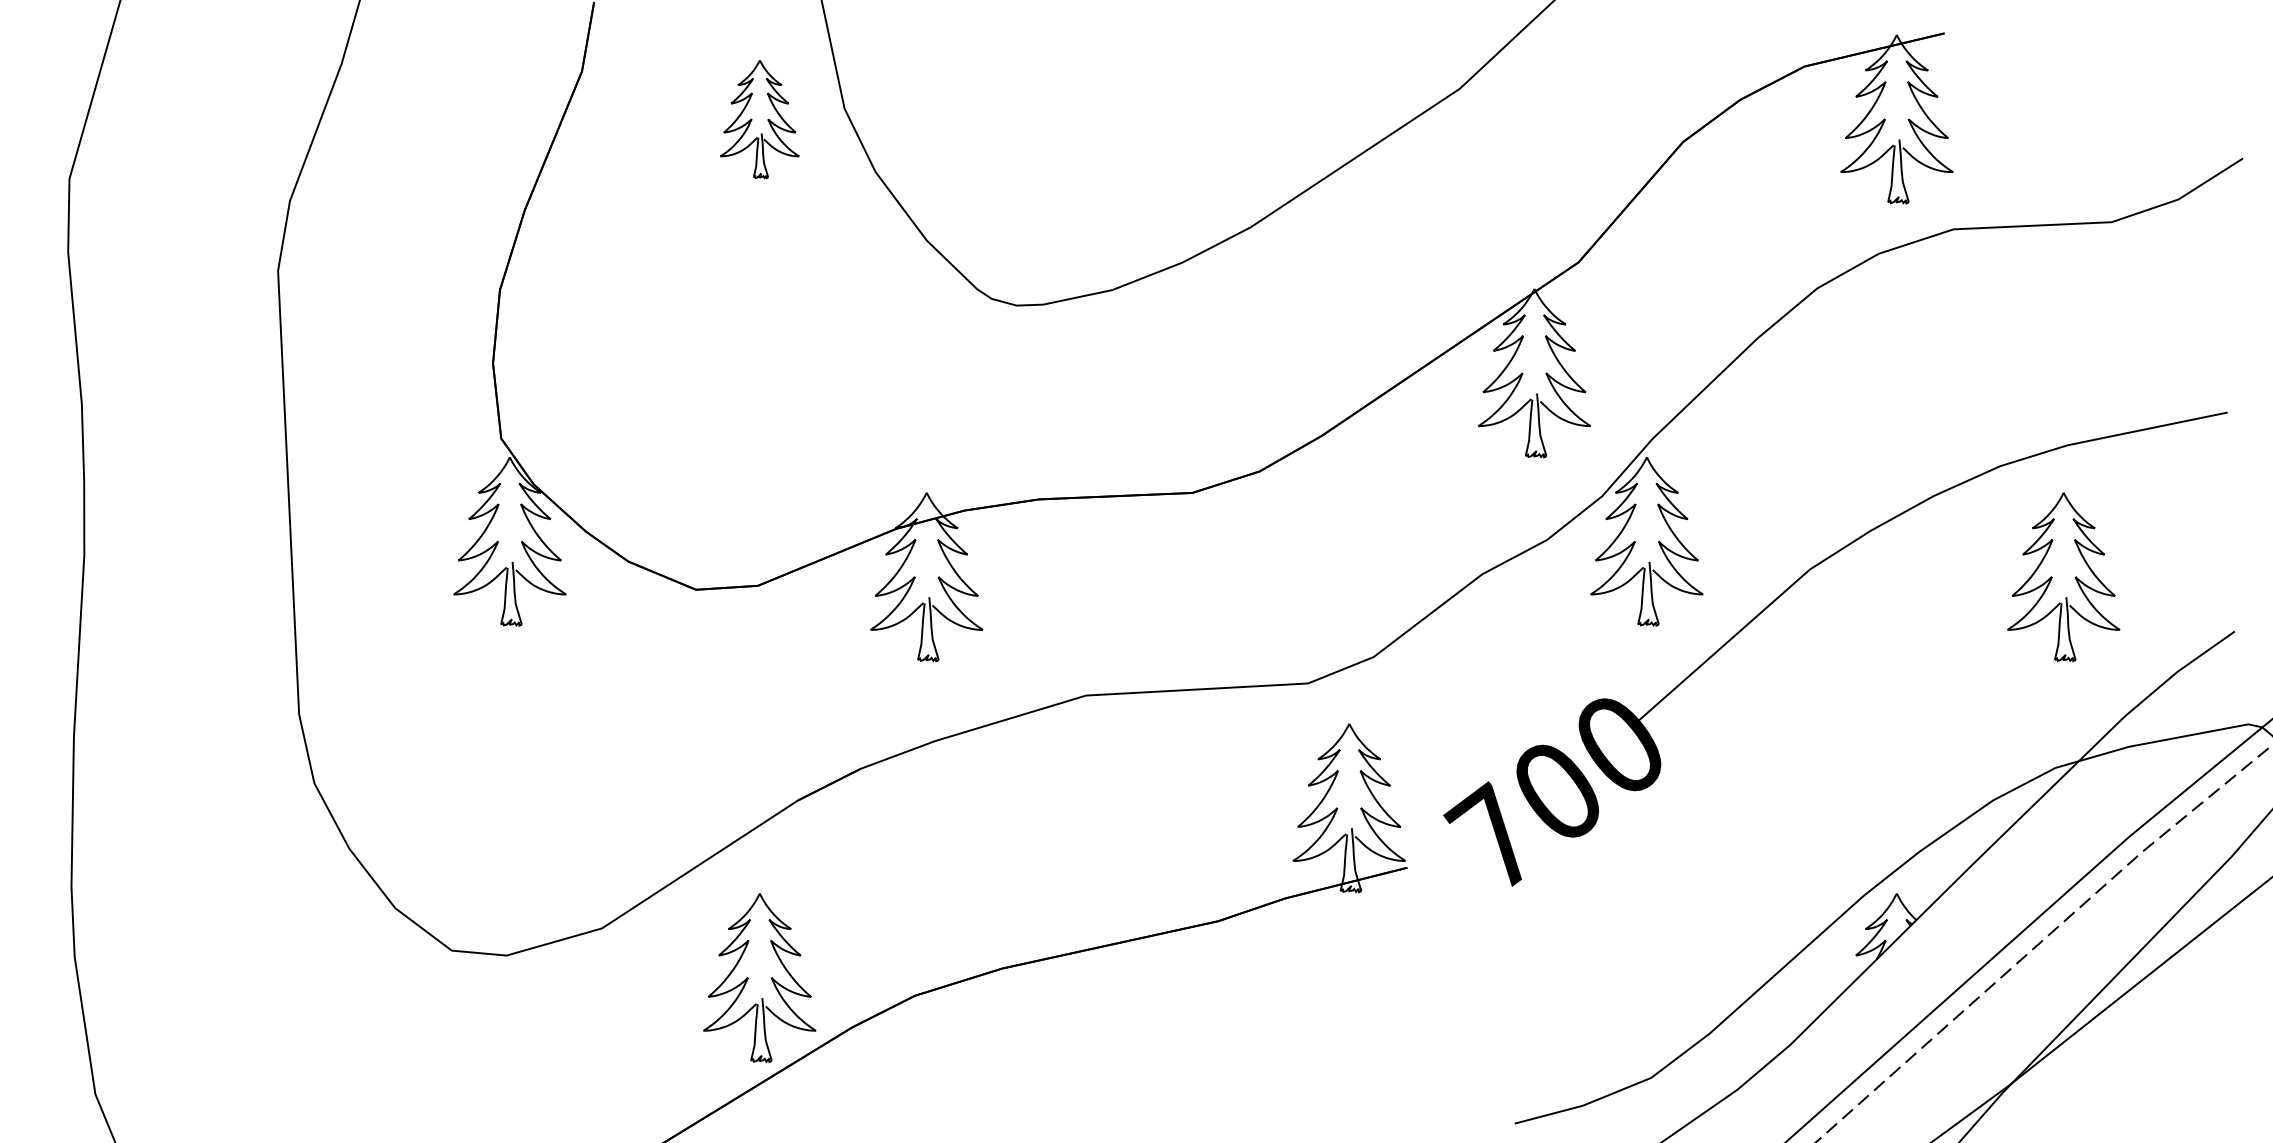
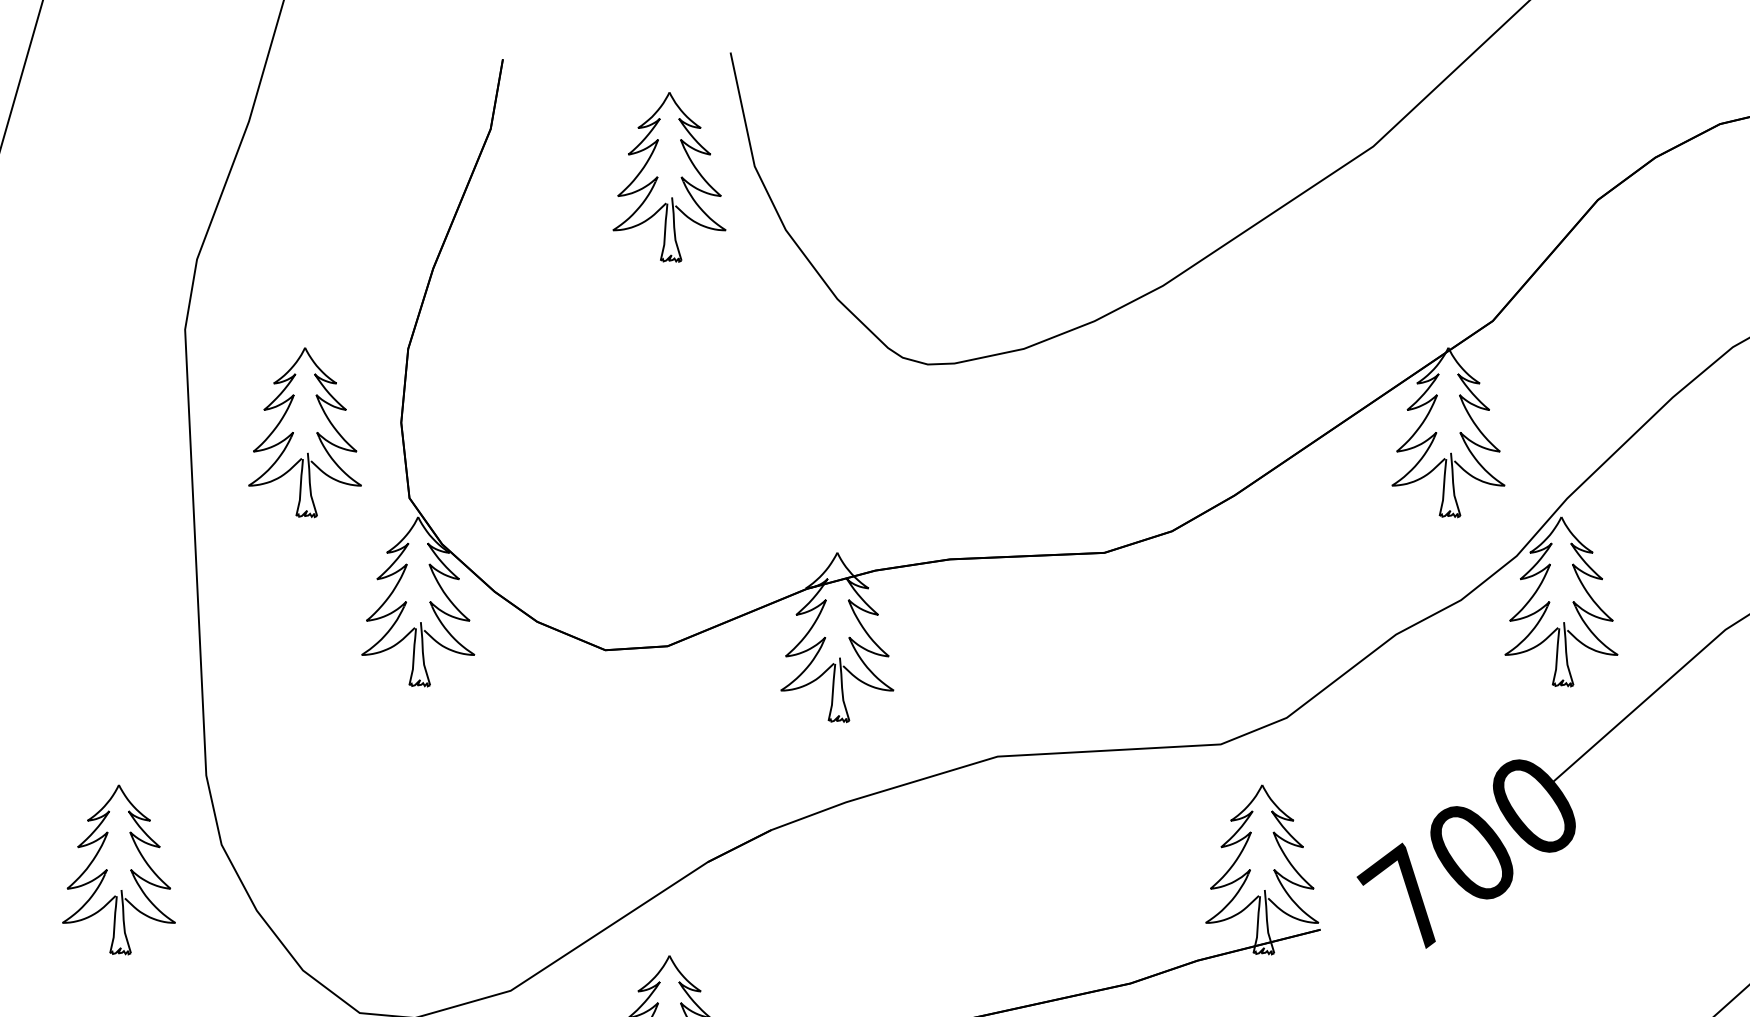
part: (759, 119) -> (669, 177), size x1.43
part: (386, 373) -> (294, 432), added
part: (211, 808) -> (118, 870), added

